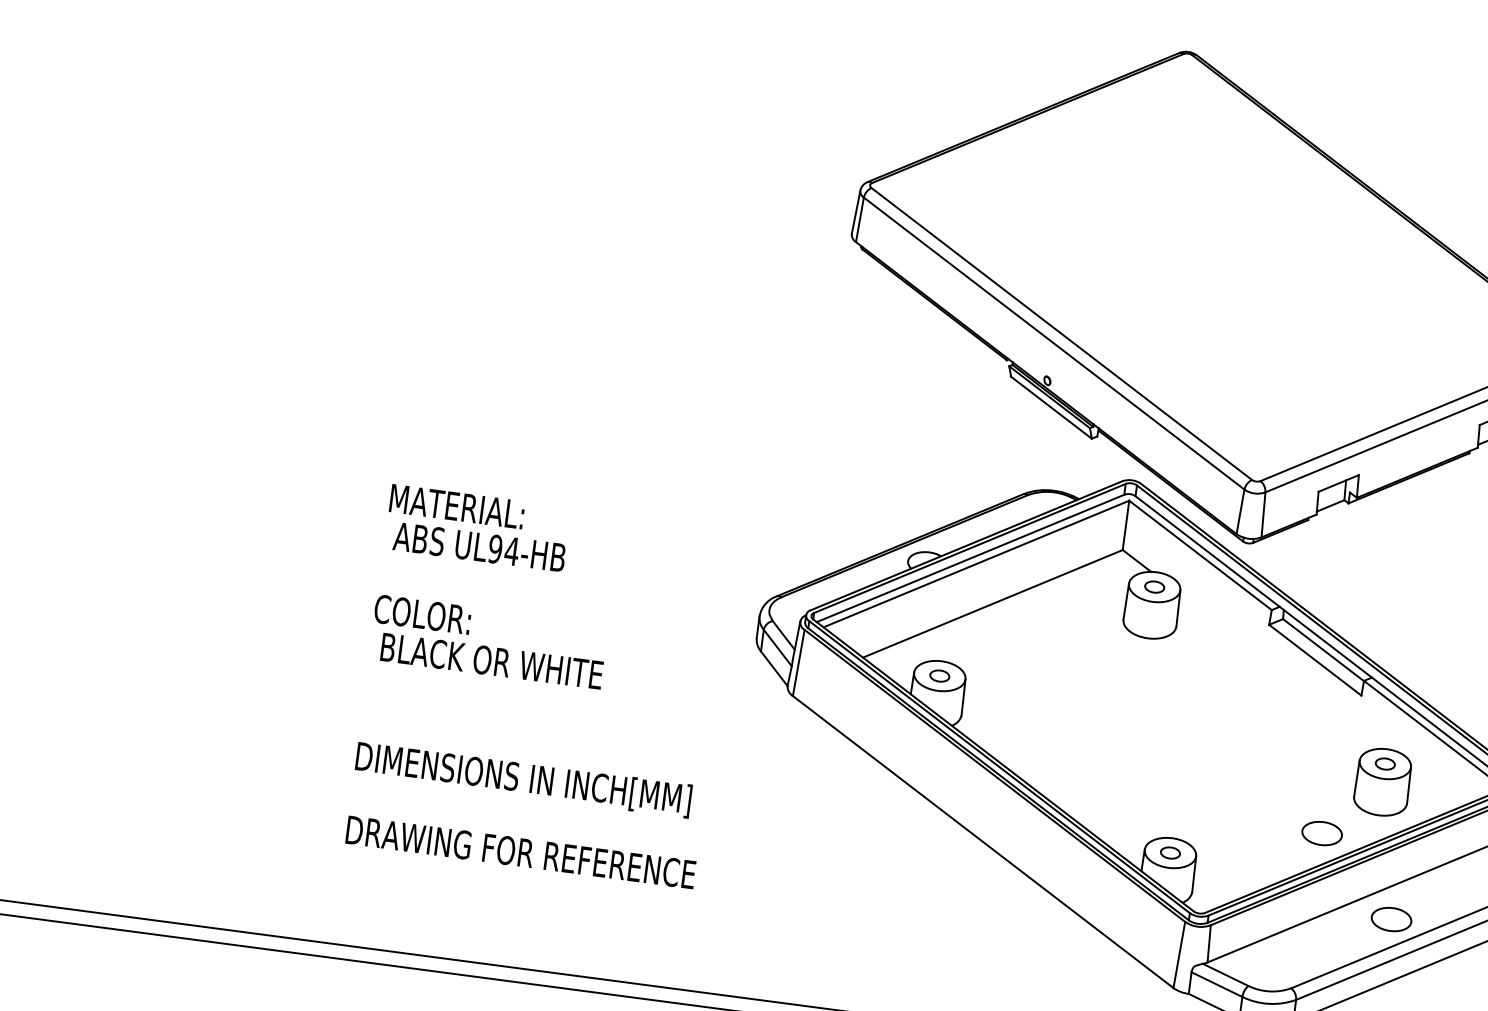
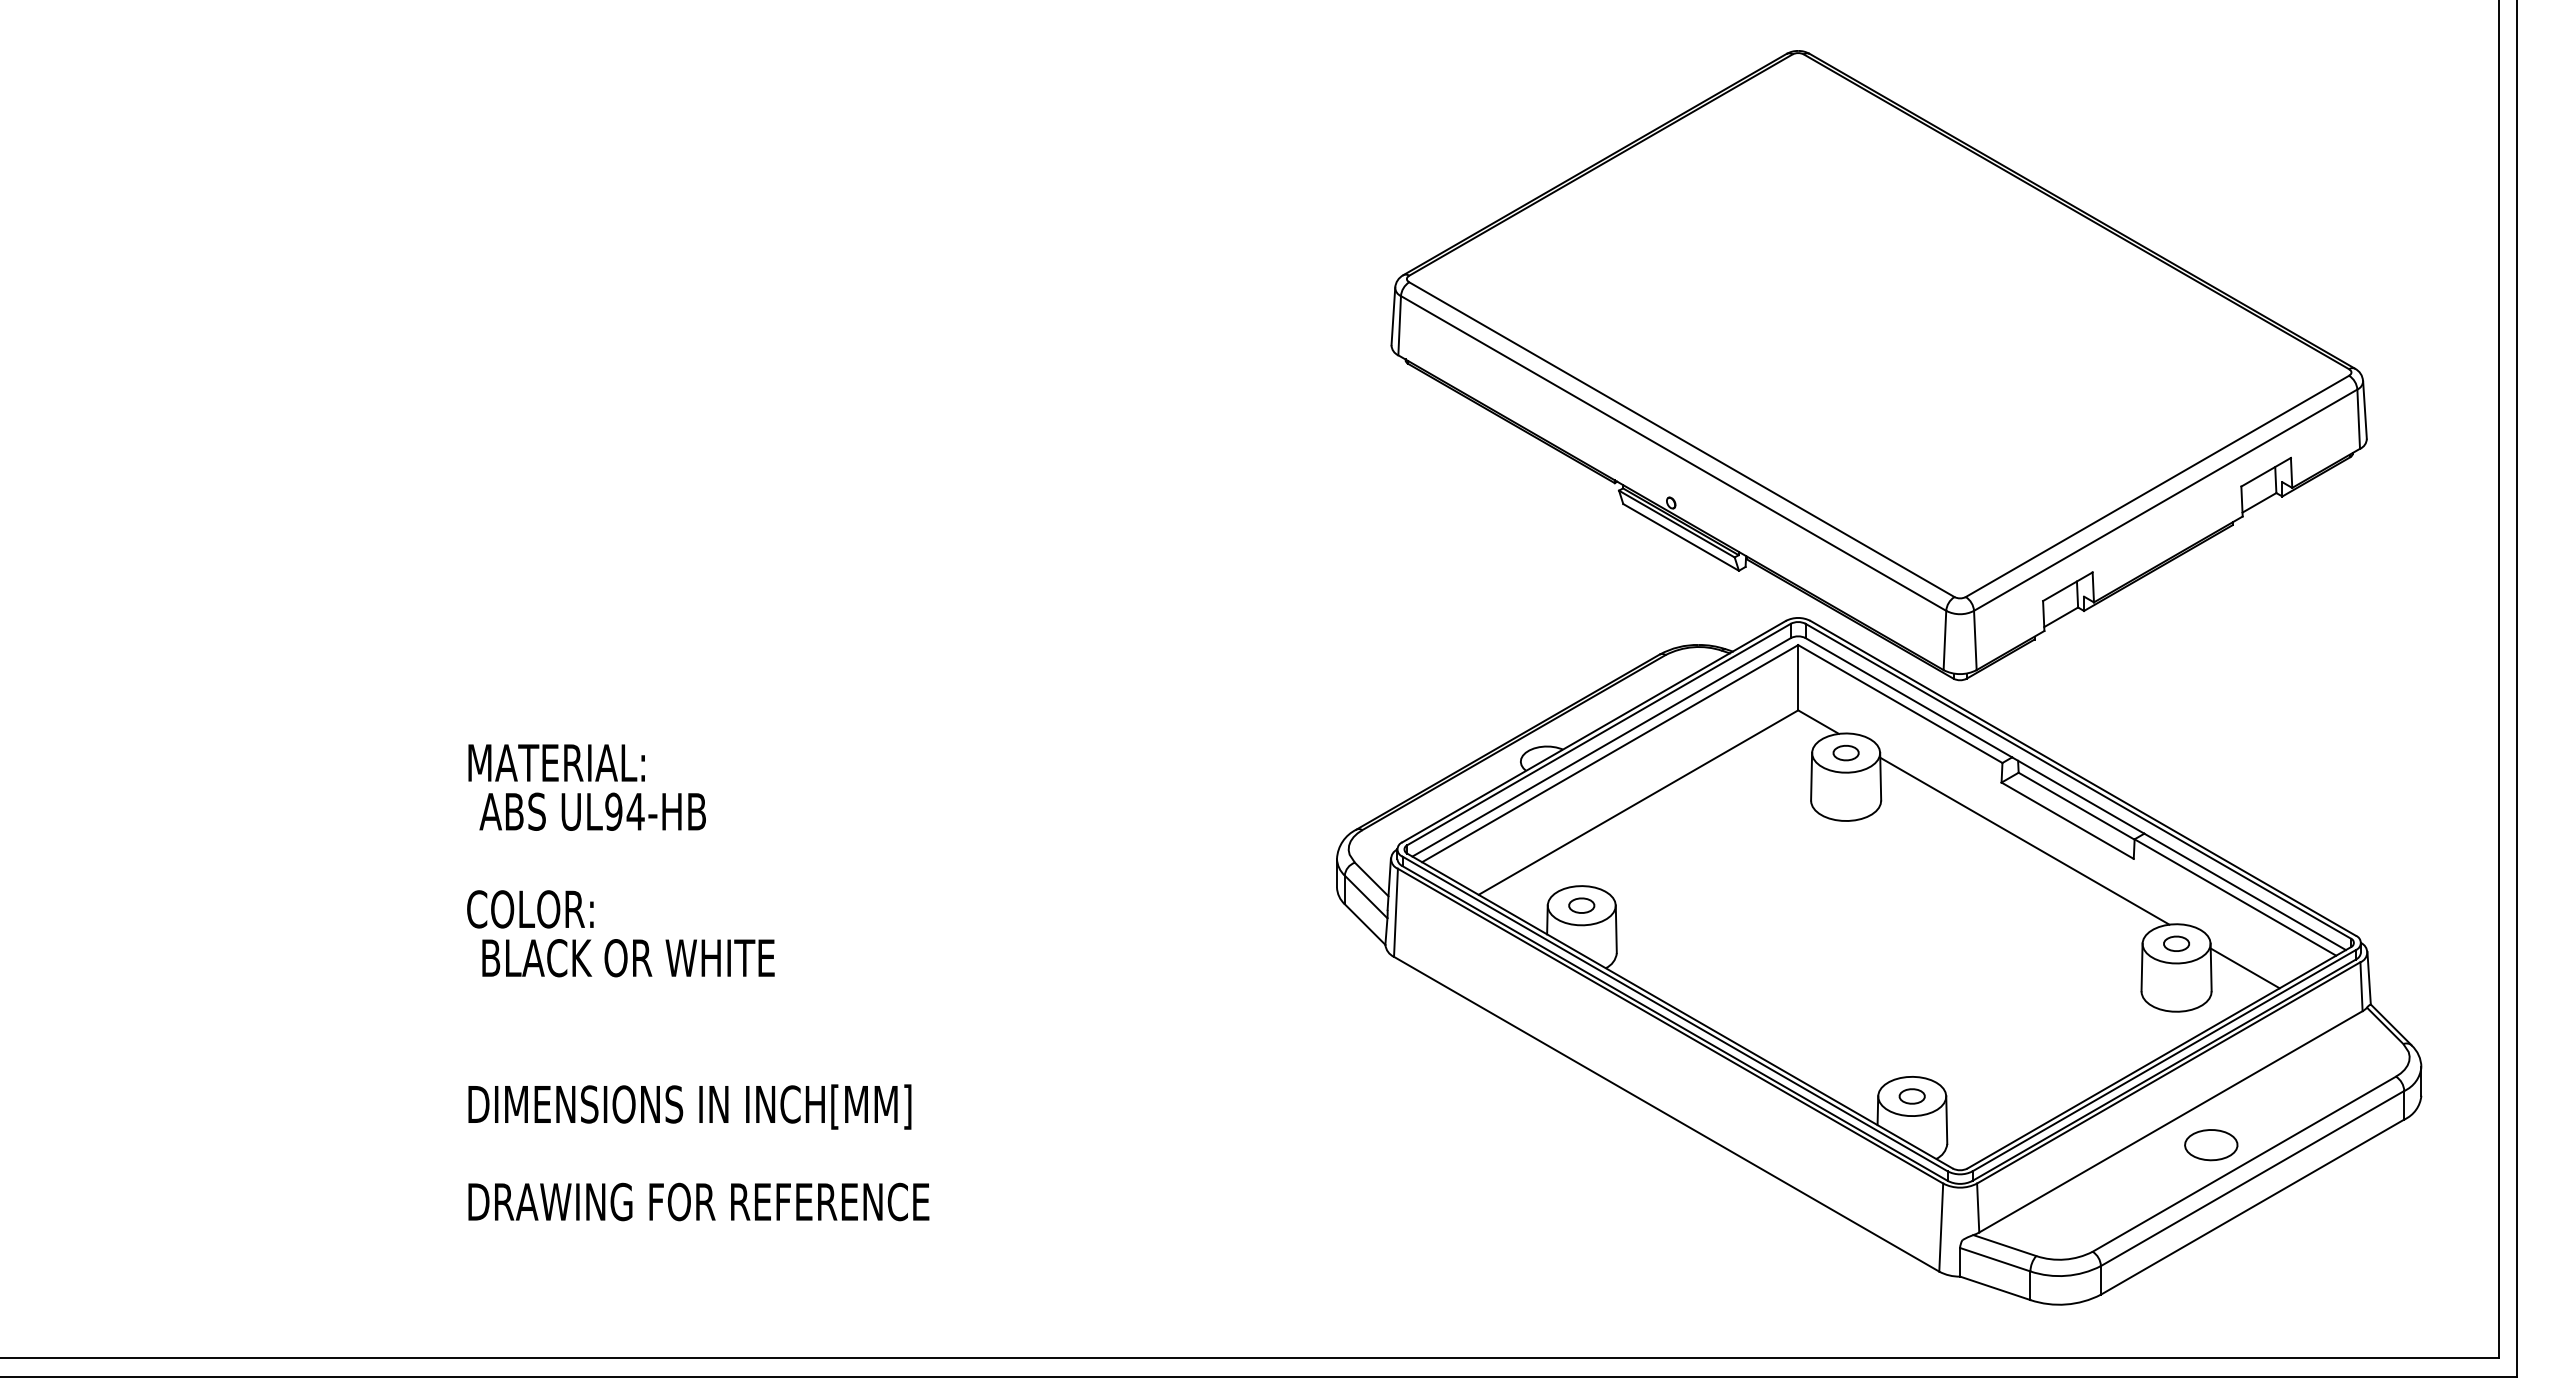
line: (1280, 670) -> (2024, 840), added
text: (542, 686) -> (698, 982), moved
line: (1434, 789) -> (2244, 968), added
part: (1322, 833) -> (2106, 1045), removed

